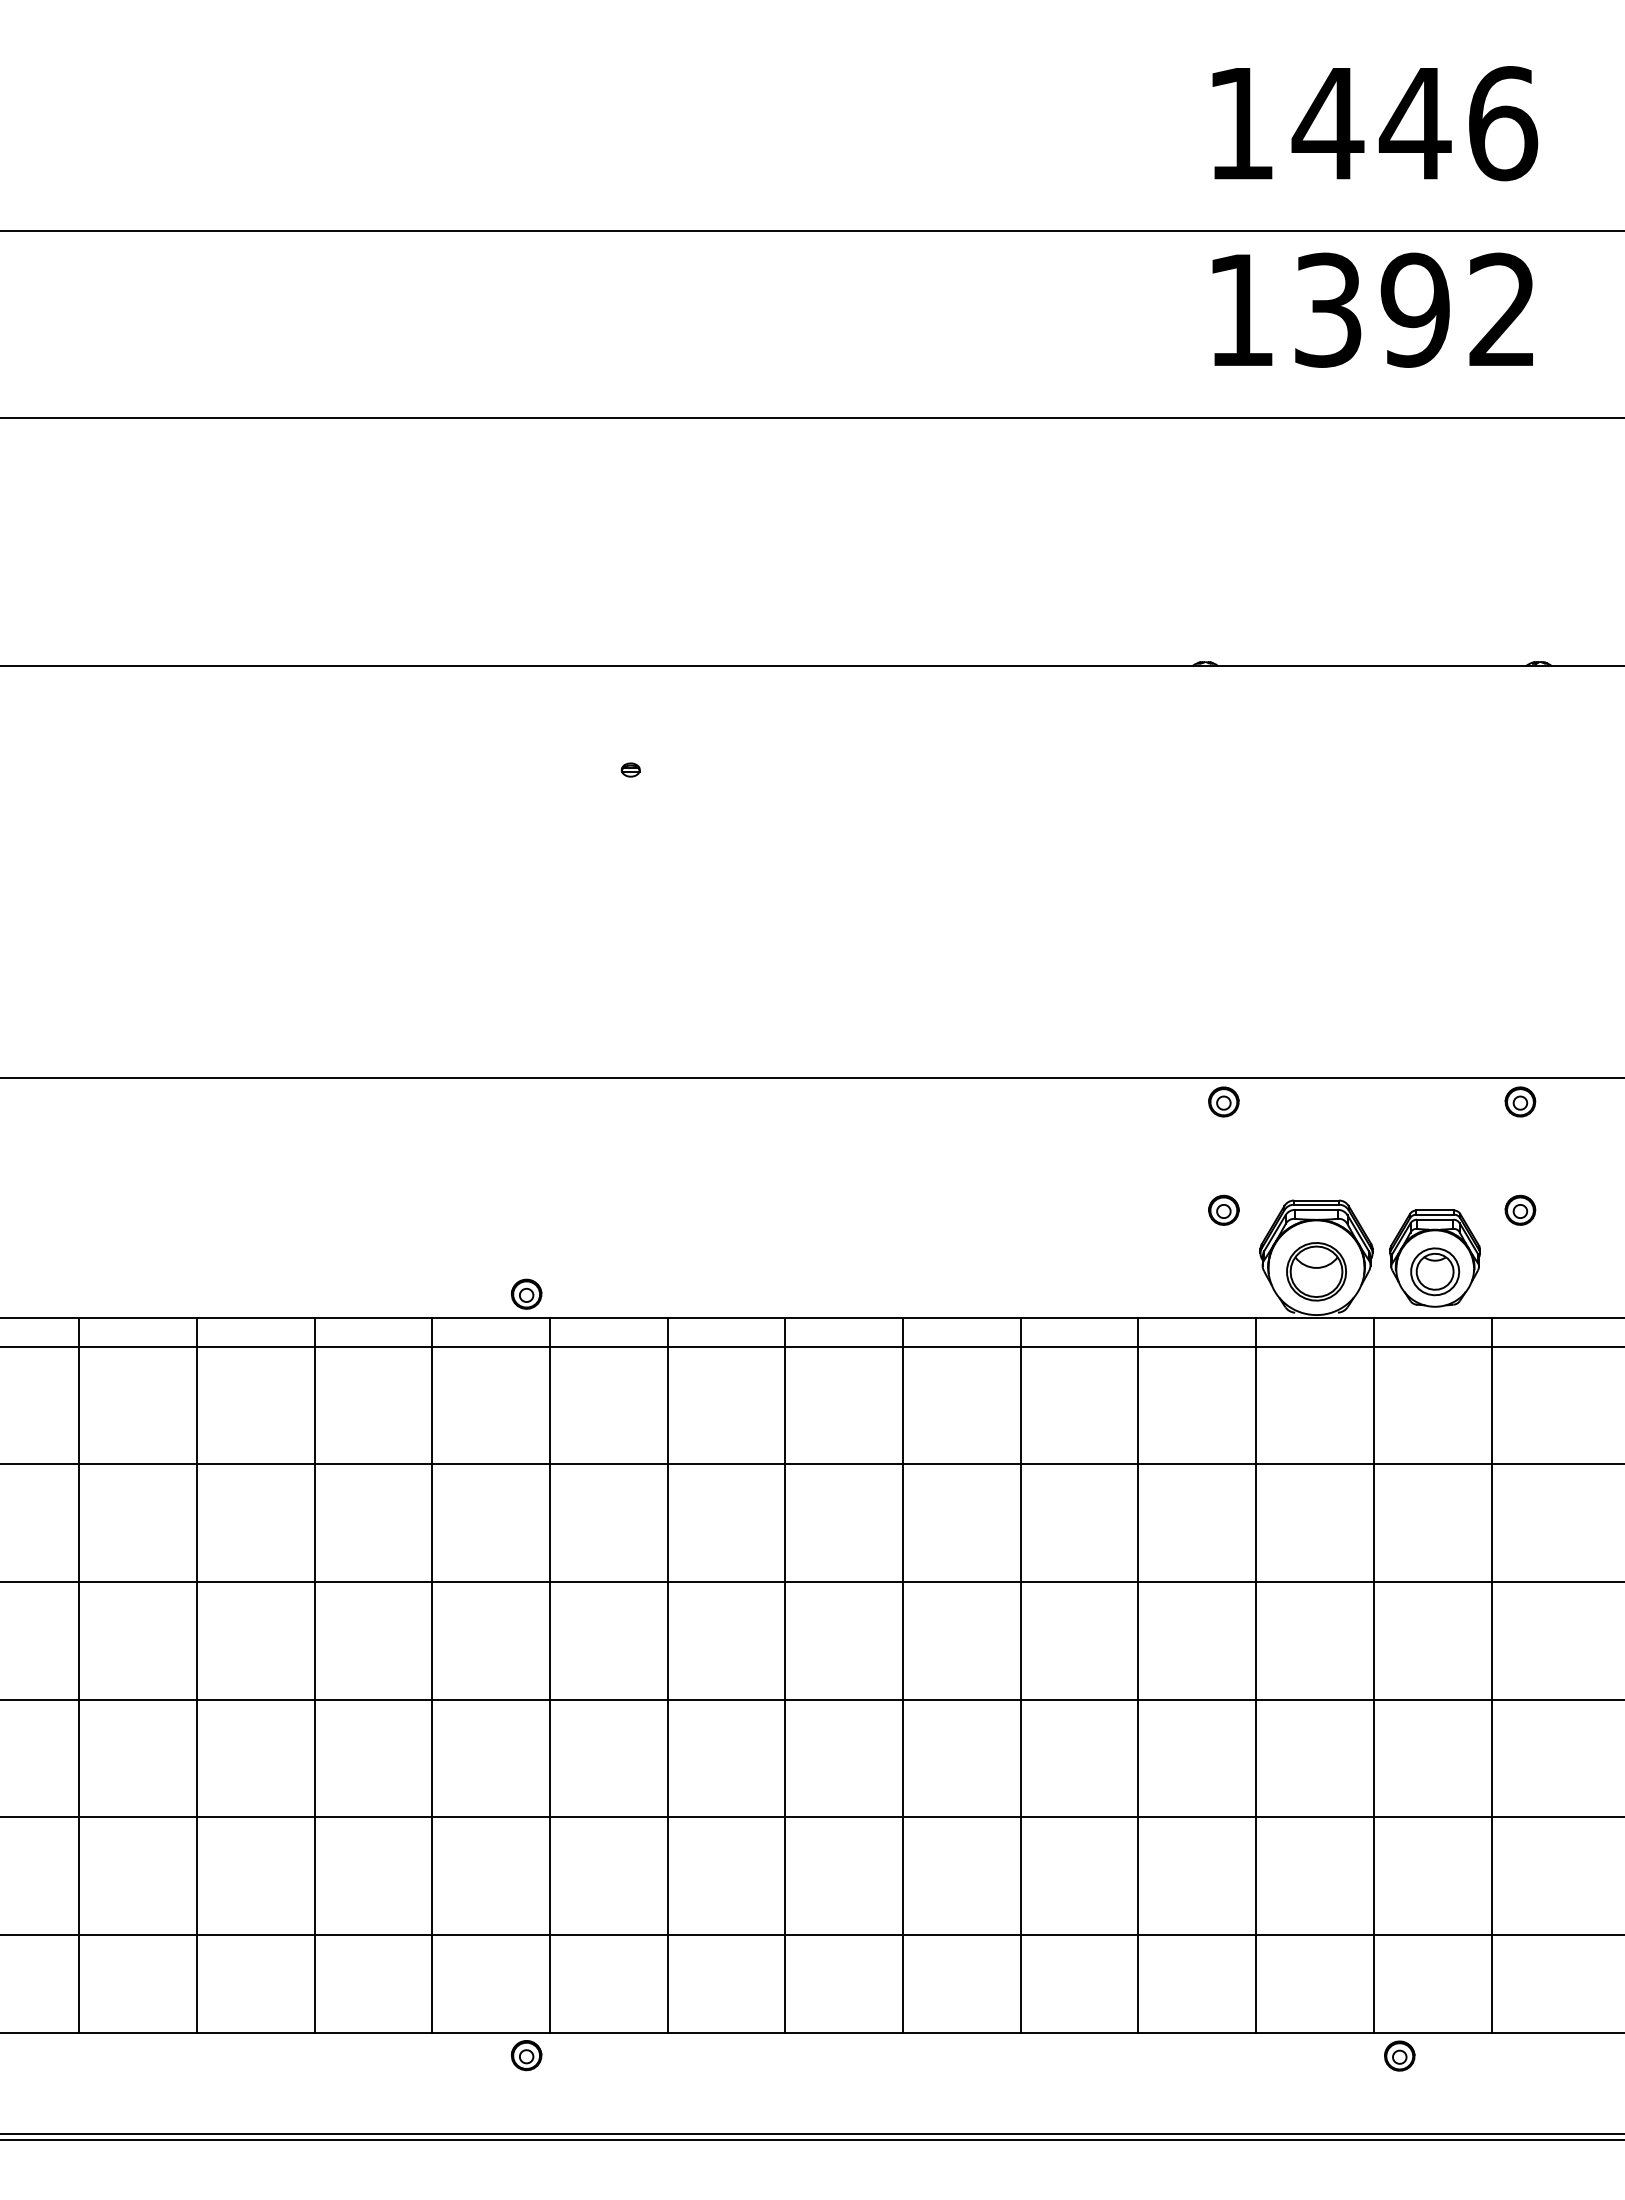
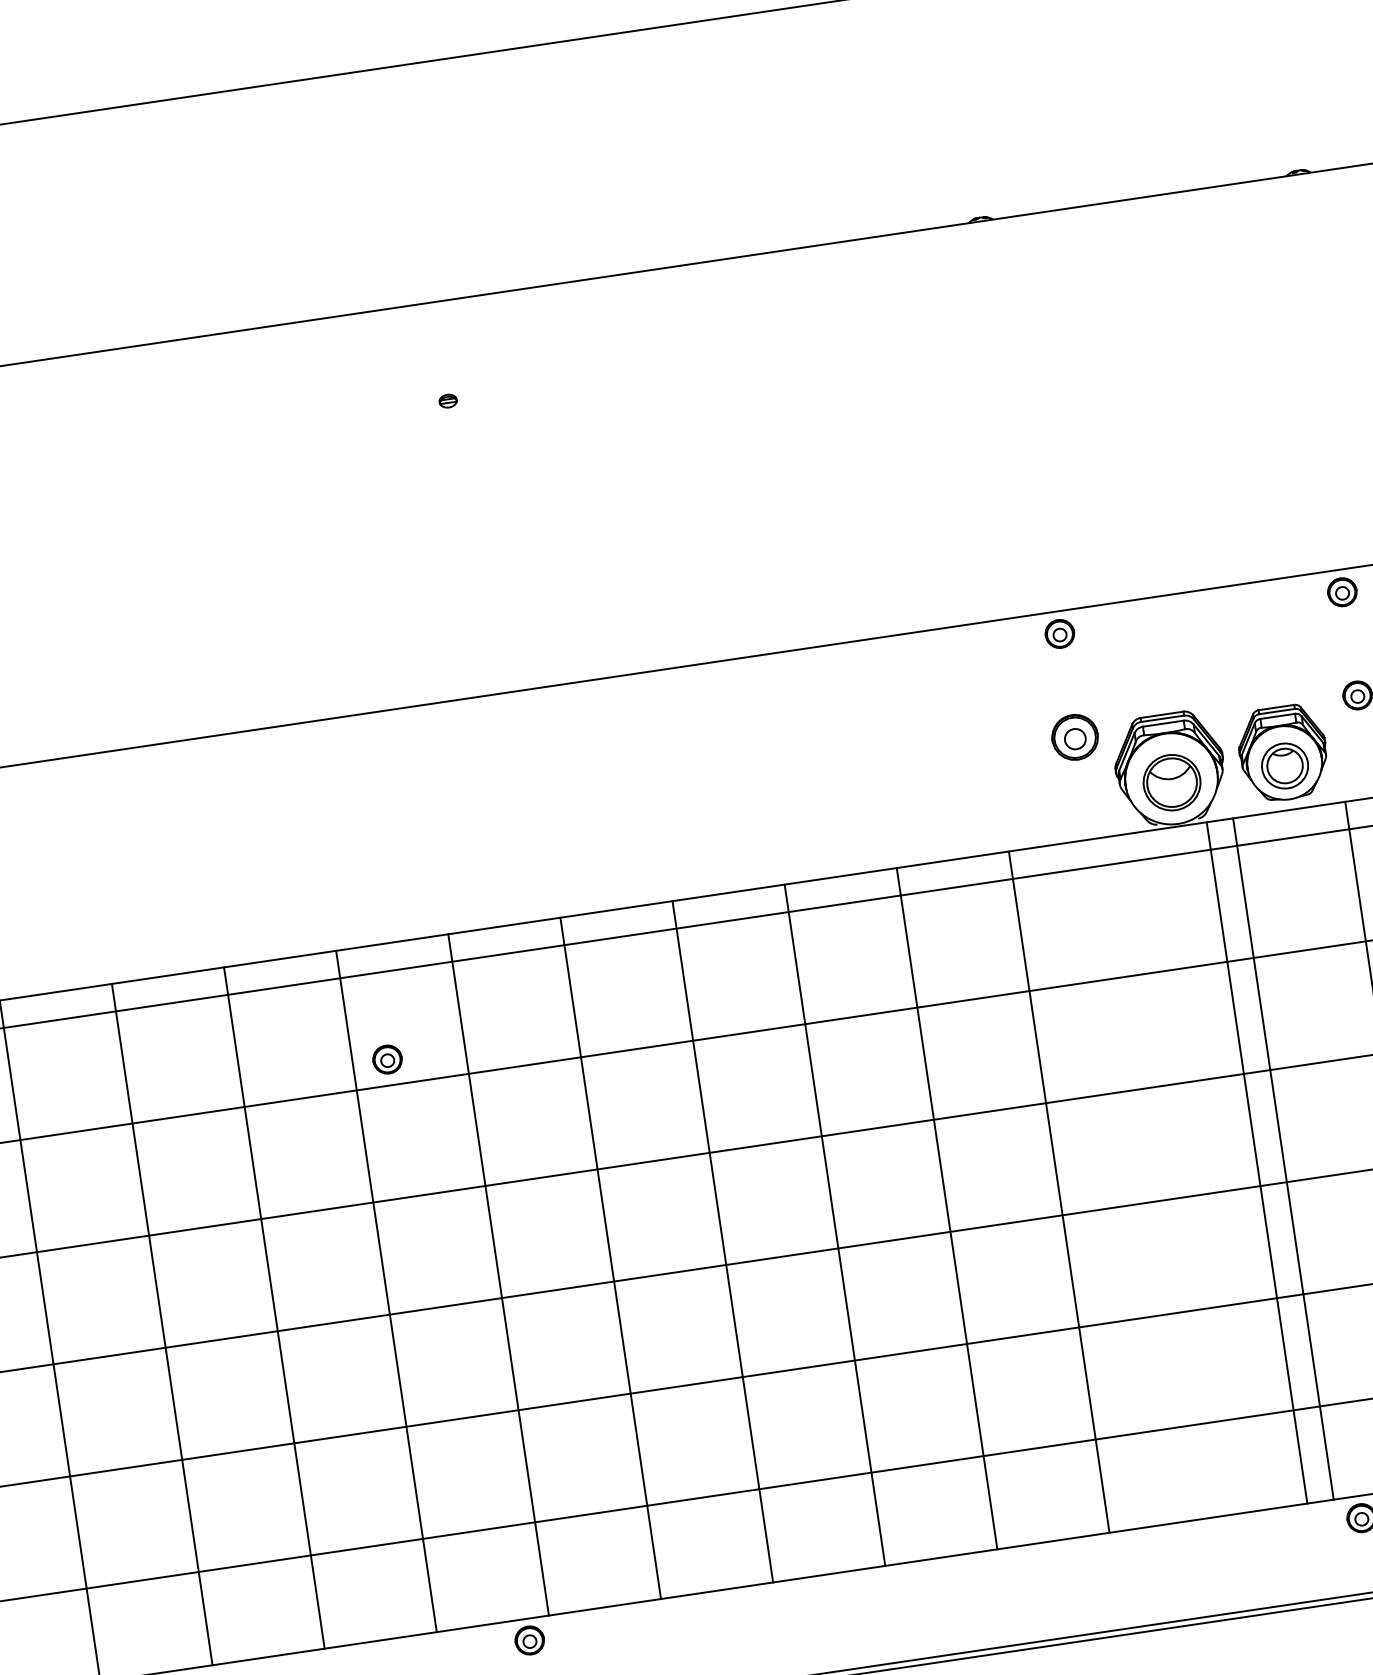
part: (1223, 1209) -> (1074, 736), size x1.6
part: (526, 1293) -> (387, 1058), moved
line: (1256, 1674) -> (1257, 1162), moved

